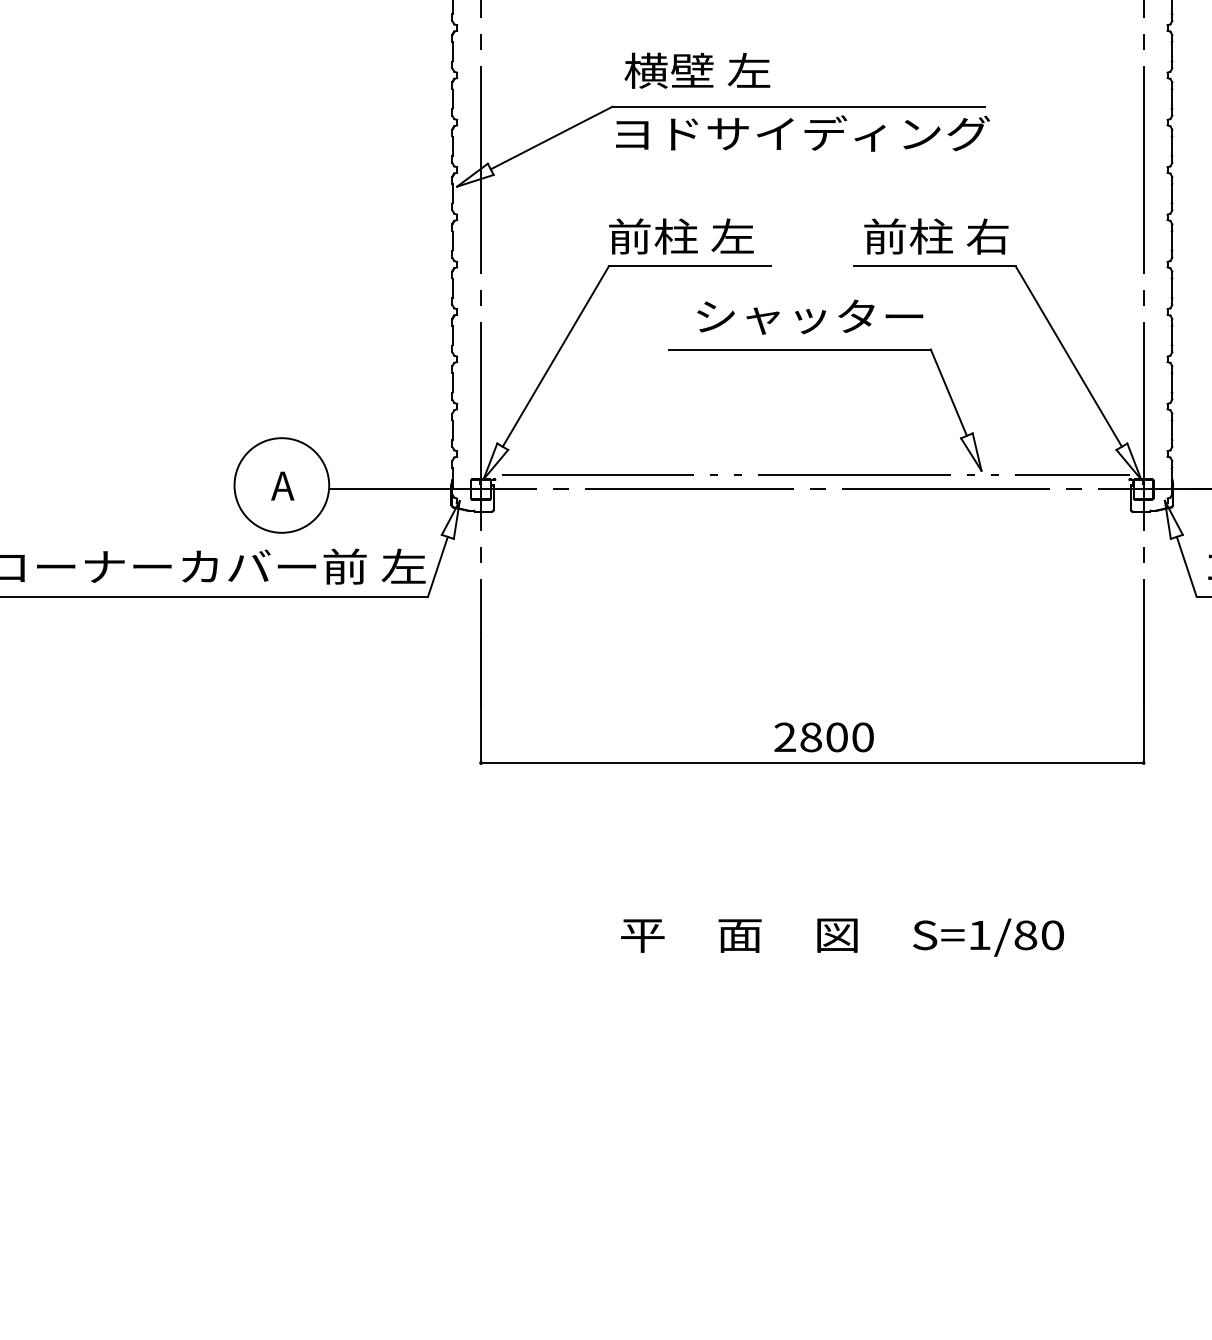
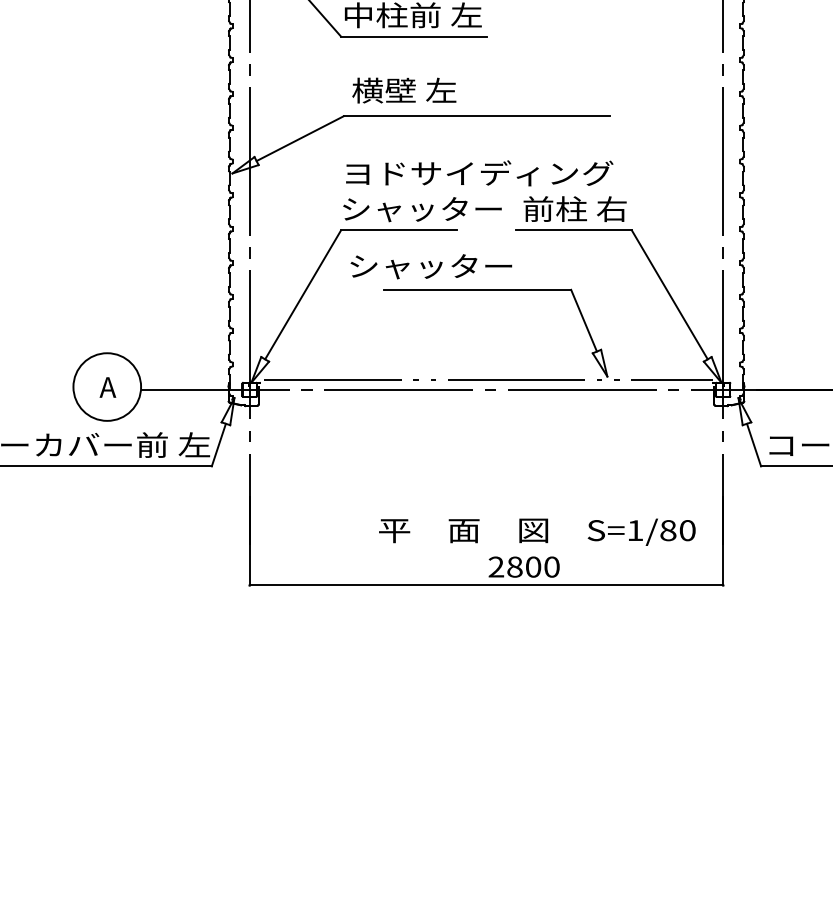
text: (802, 133) -> (479, 173), moved
text: (721, 236) -> (421, 209), 前柱 左 -> シャッター
text: (810, 316) -> (431, 266), moved
text: (823, 737) -> (523, 567), moved
text: (842, 937) -> (537, 532), moved

